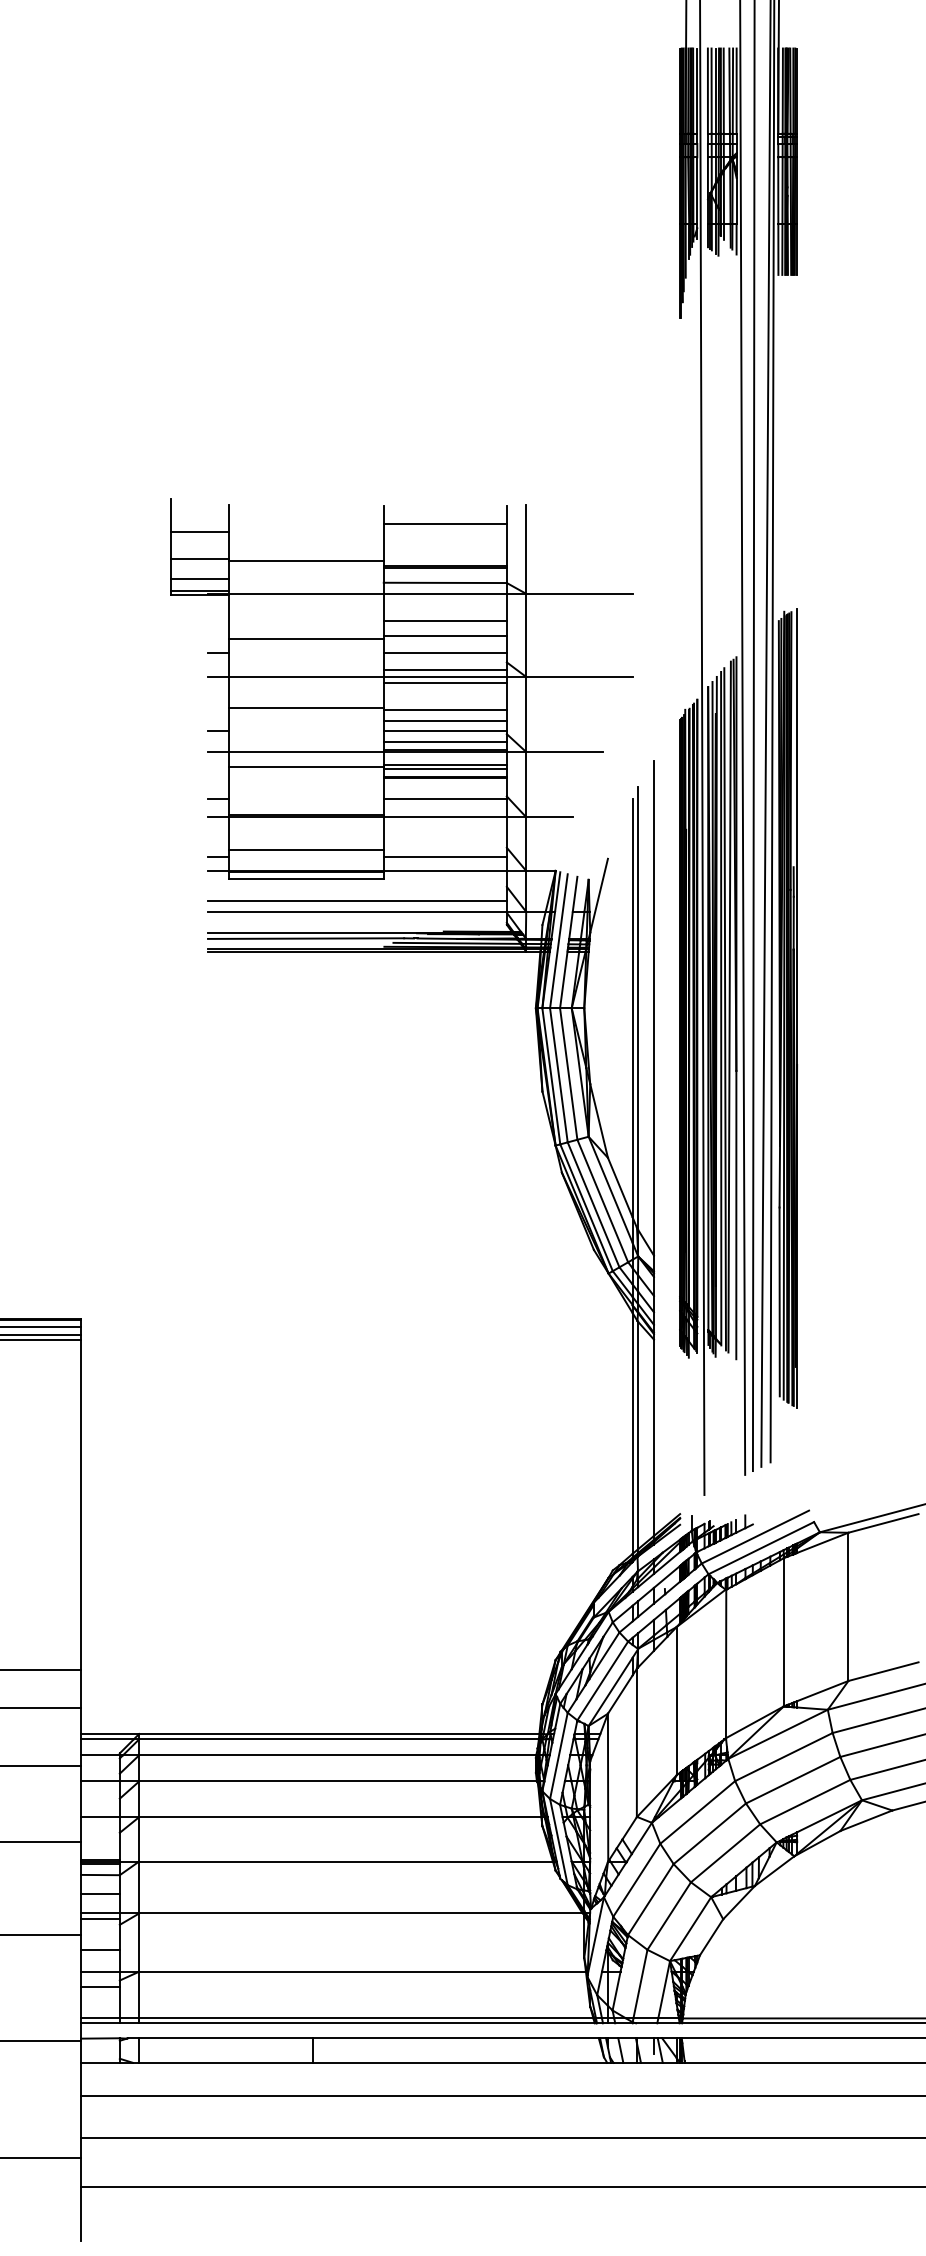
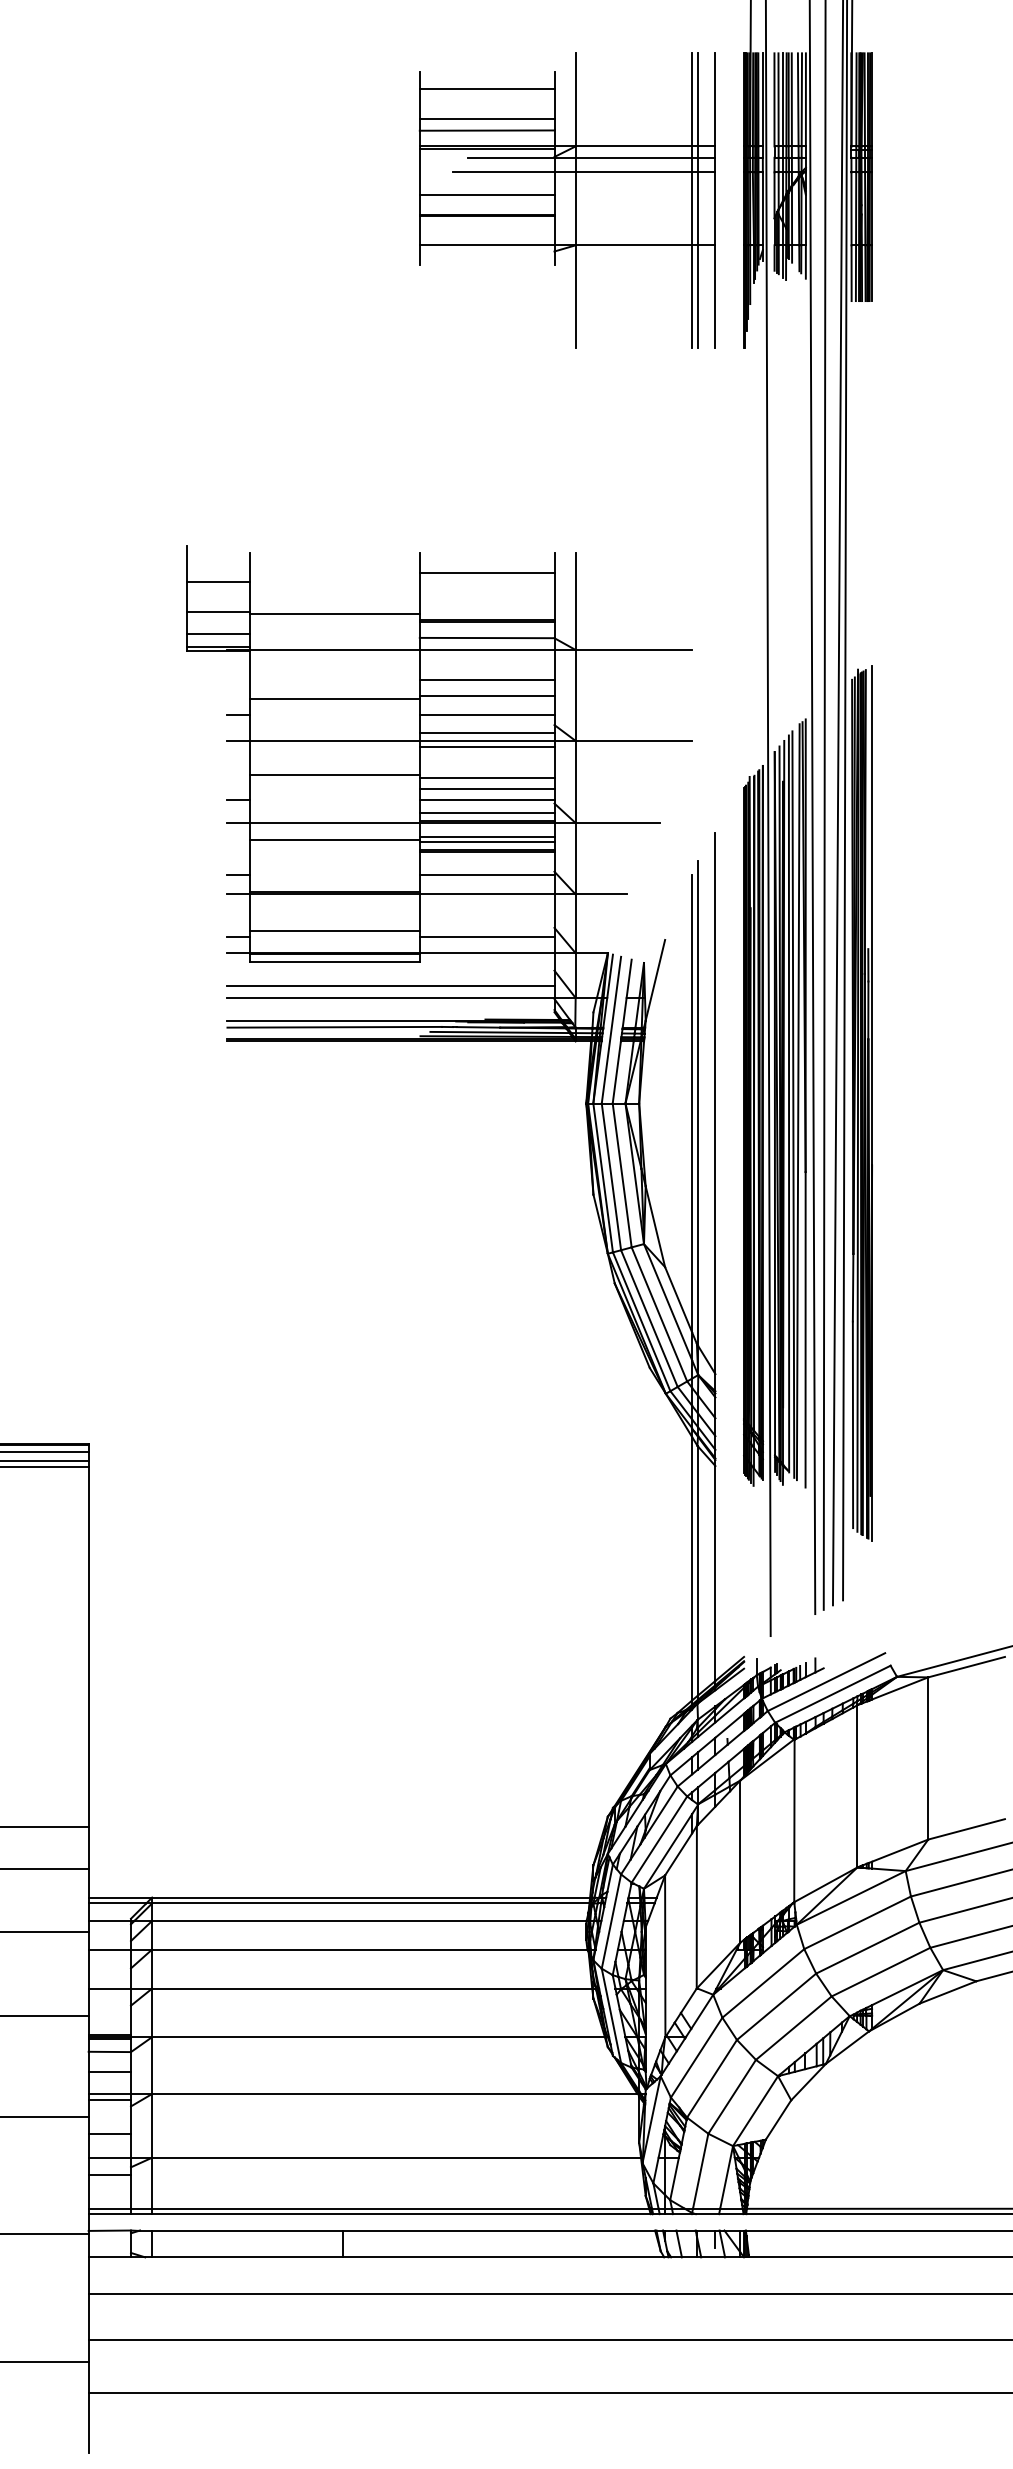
part: (518, 183) -> (567, 201), added

